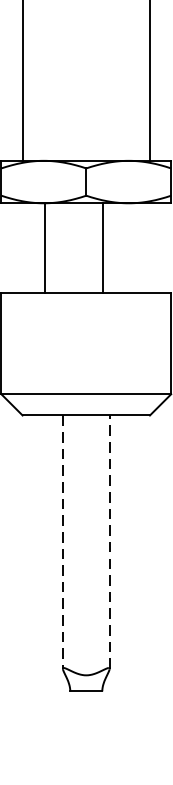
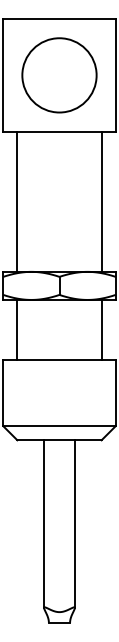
line: (45, 247) -> (17, 329), moved
line: (102, 247) -> (101, 329), moved
line: (63, 542) -> (44, 524), dashed -> solid
line: (108, 542) -> (74, 524), dashed -> solid

